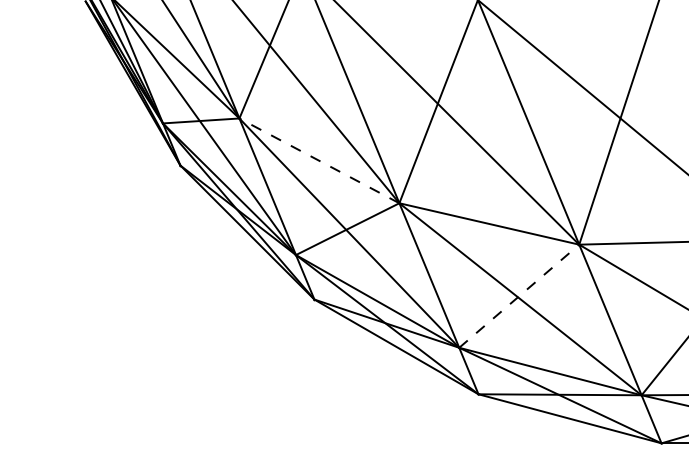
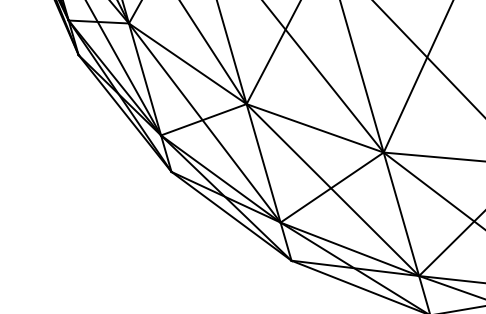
line: (319, 160) -> (187, 63), dashed -> solid
line: (519, 295) -> (332, 187), dashed -> solid

